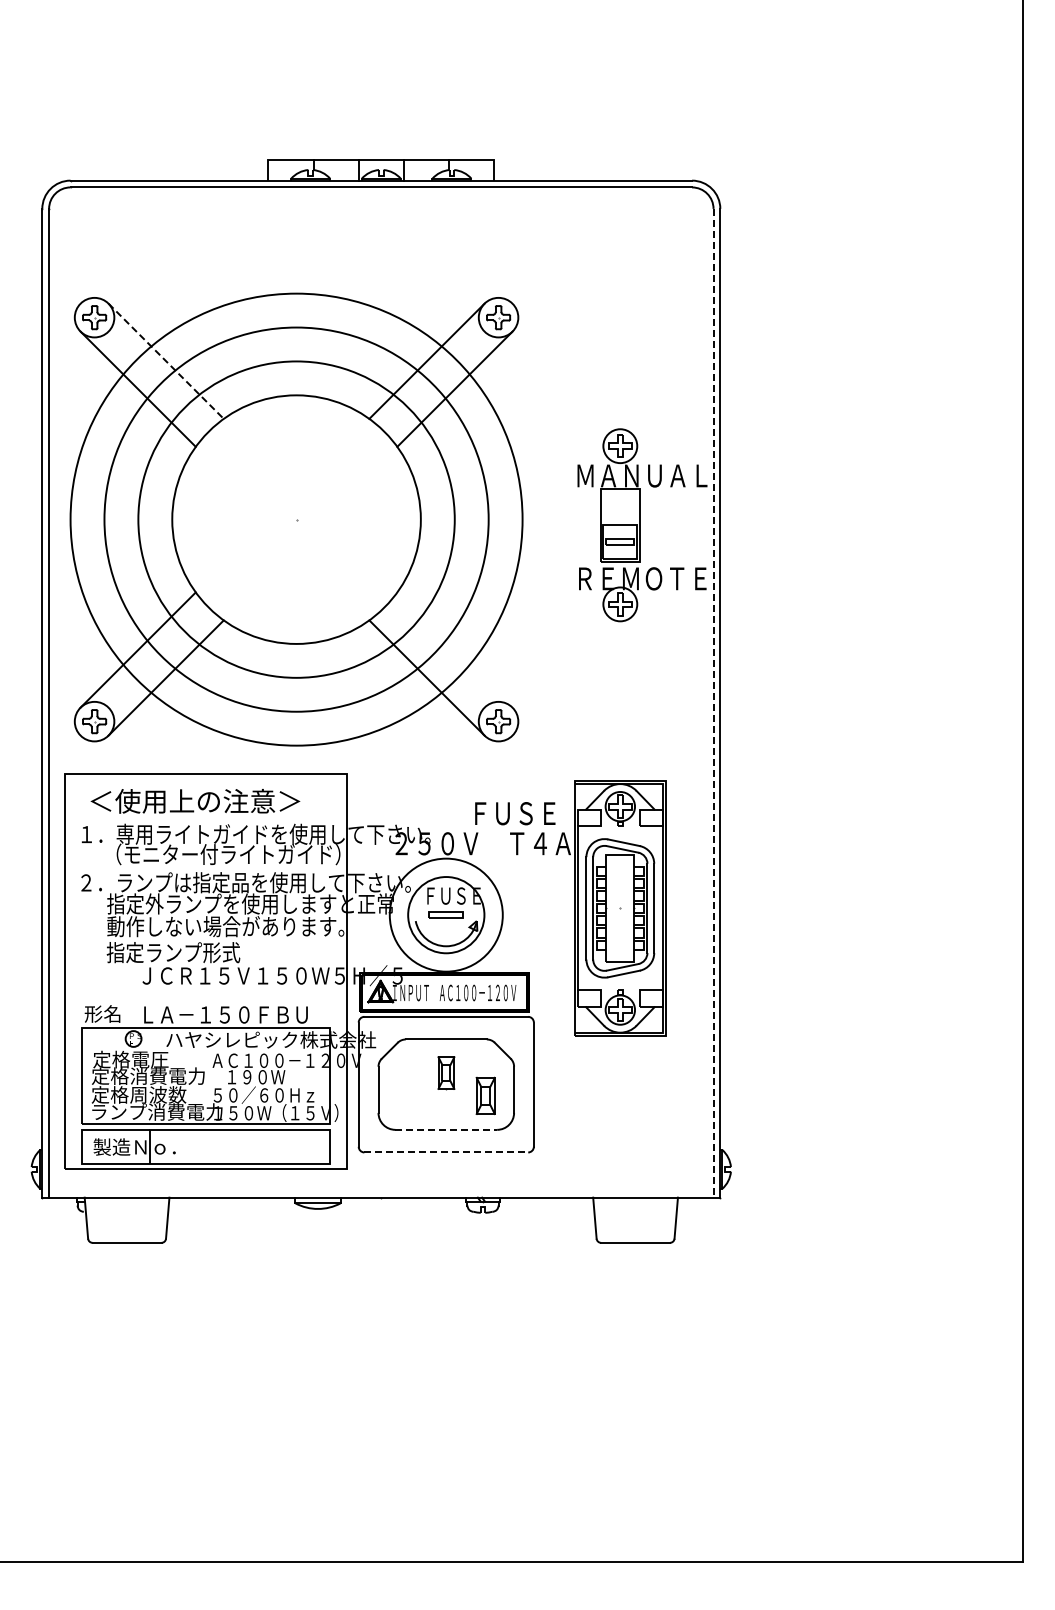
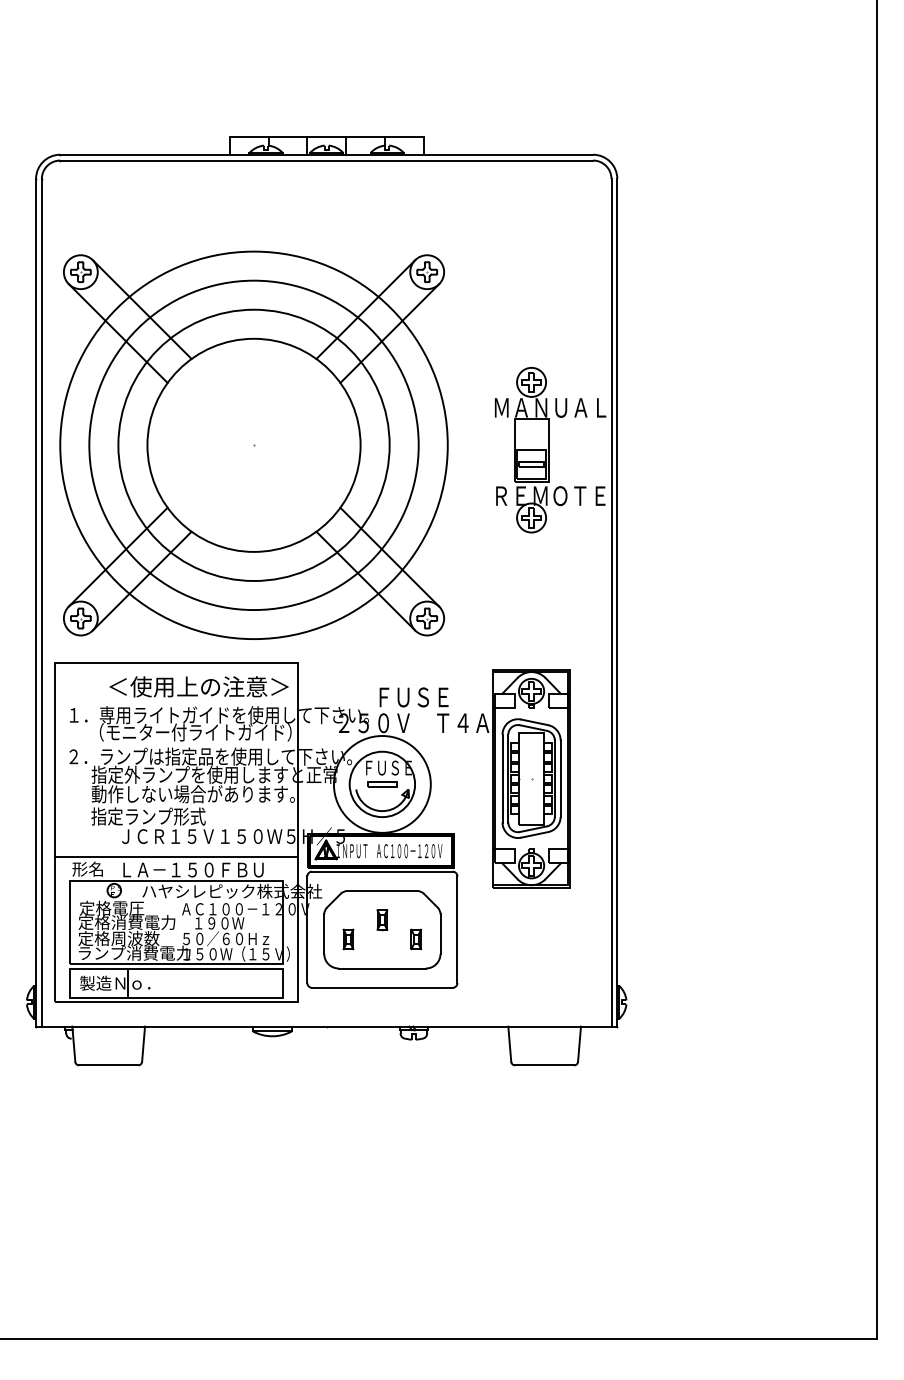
line: (166, 361) -> (142, 309), dashed -> solid
line: (454, 649) -> (389, 556), added
line: (713, 703) -> (611, 602), dashed -> solid
text: (195, 801) -> (199, 686), moved
text: (515, 813) -> (414, 697), moved
line: (205, 999) -> (175, 856), added
part: (445, 1073) -> (381, 920), size x0.71
part: (406, 1095) -> (348, 939), added
part: (485, 1095) -> (415, 939), size x0.62
line: (446, 1129) -> (382, 968), dashed -> solid
line: (446, 1152) -> (382, 987), dashed -> solid

